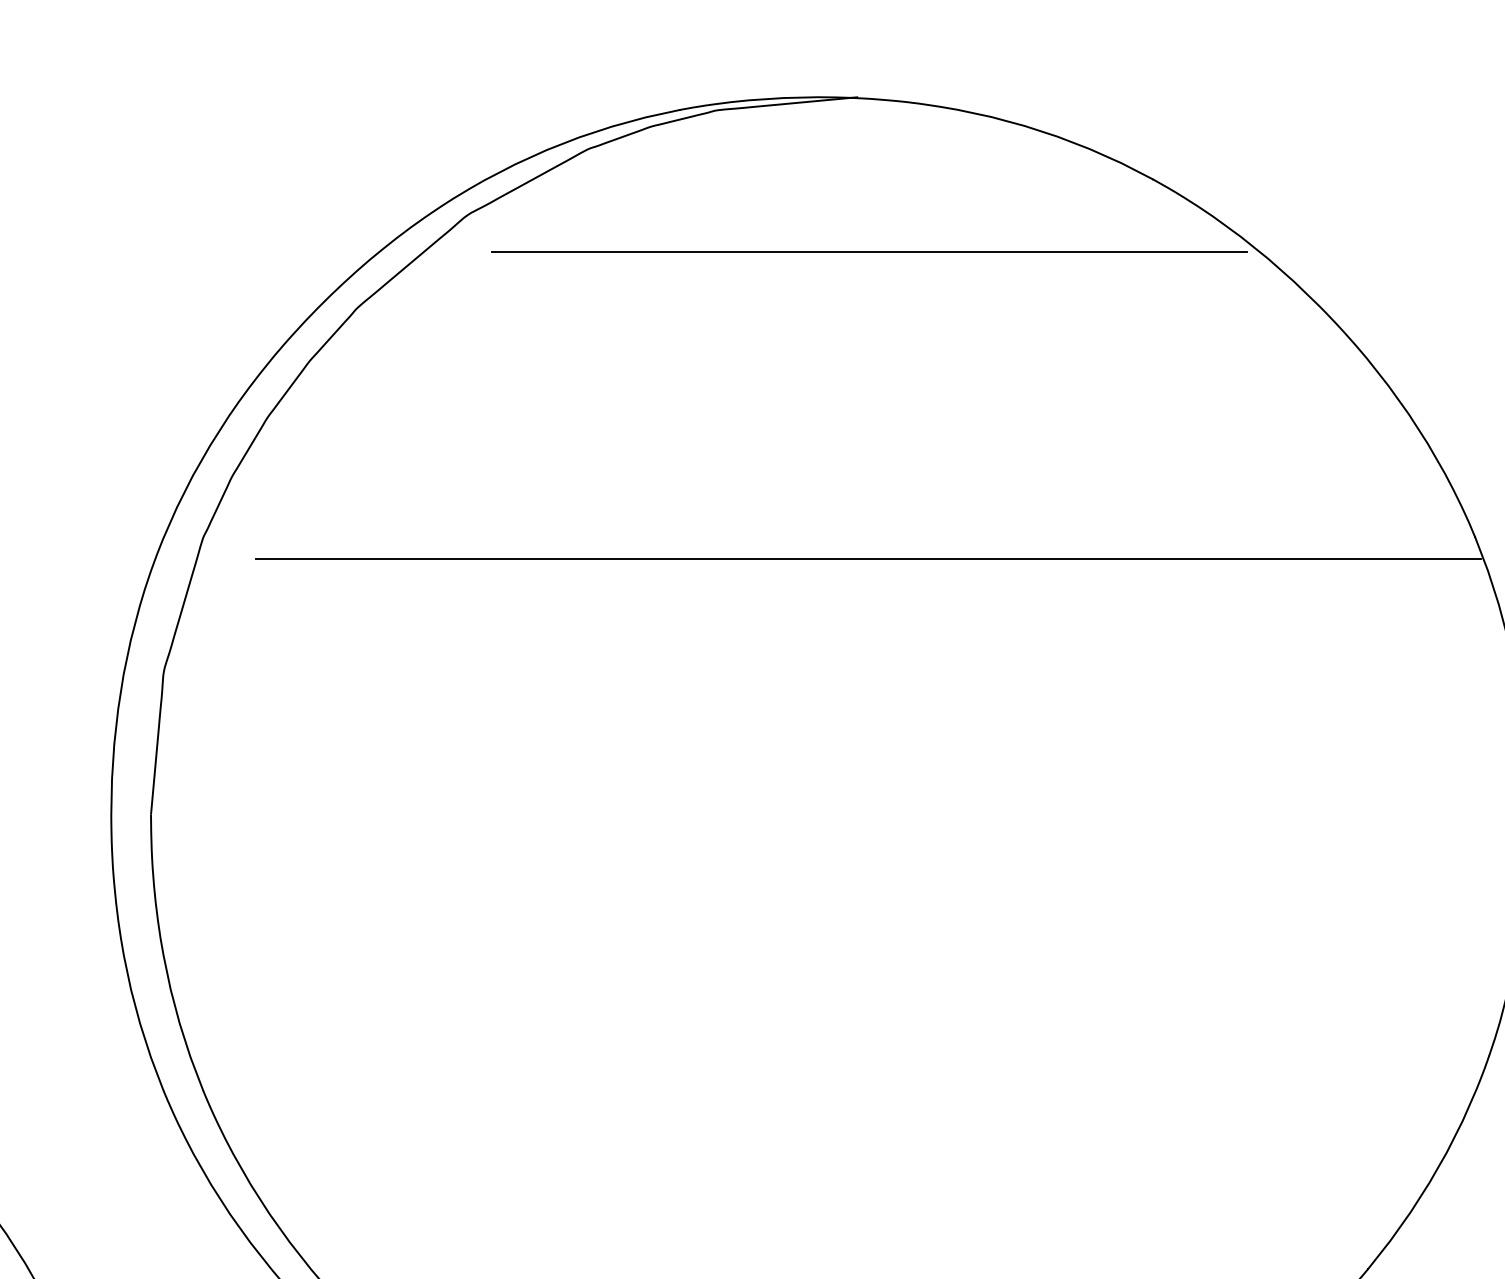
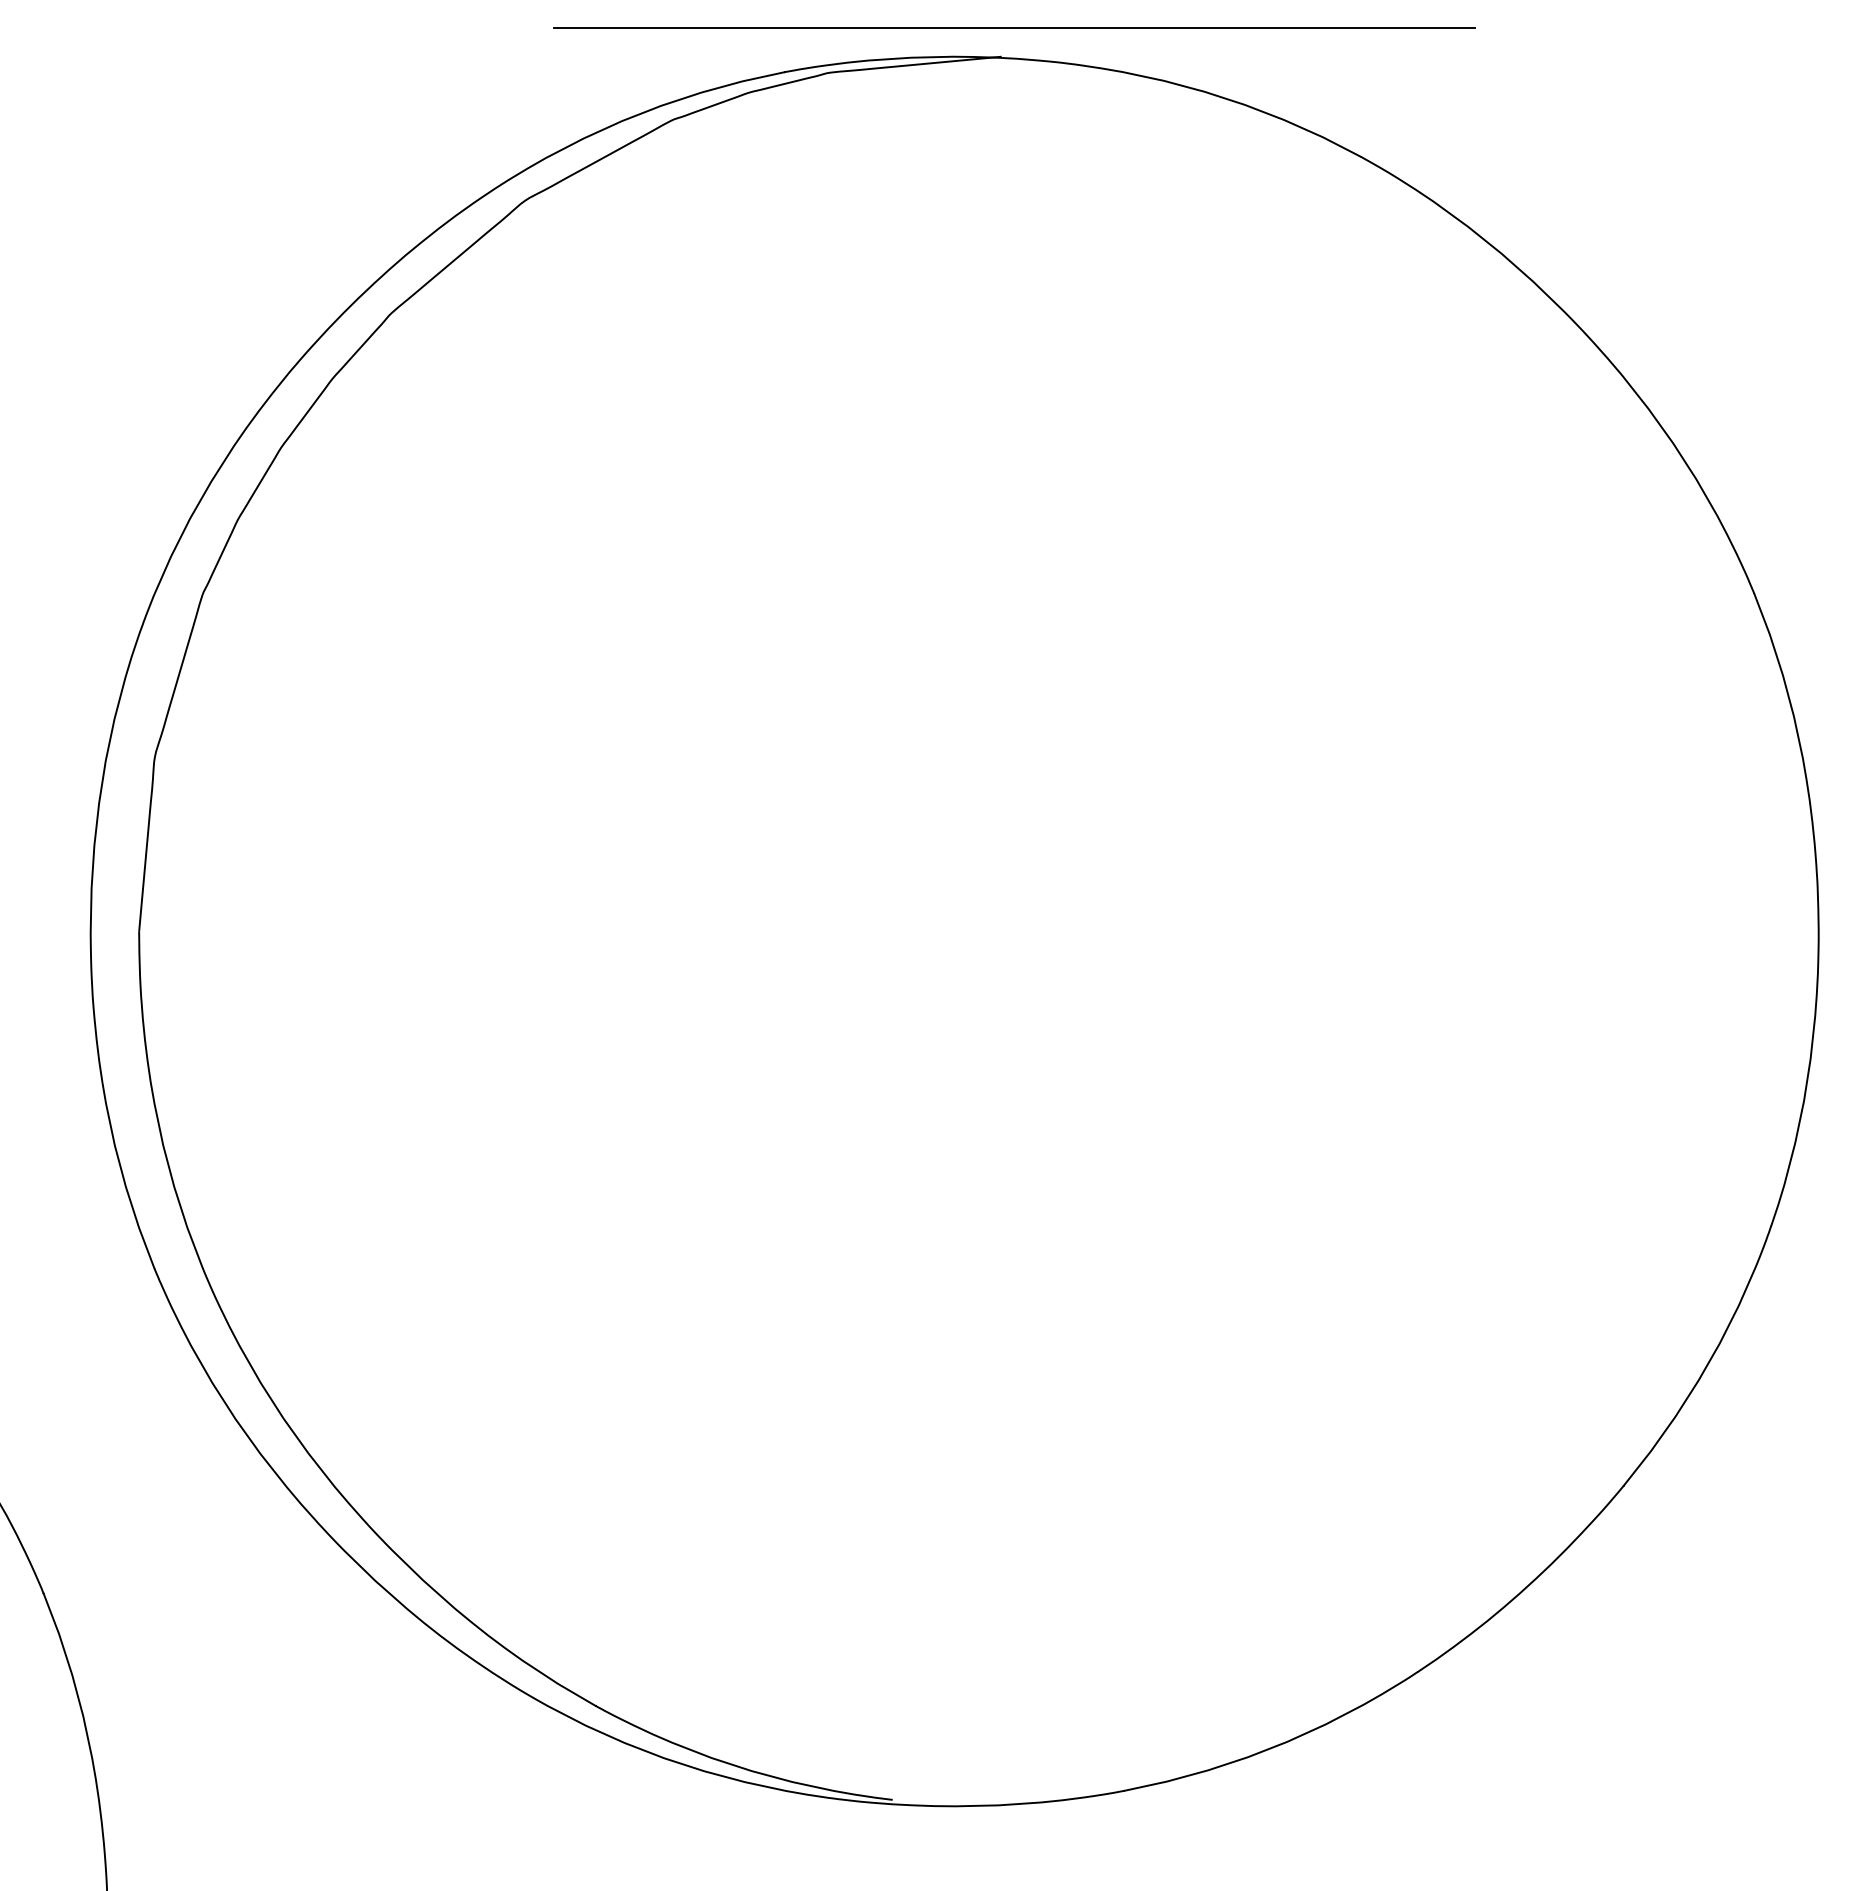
line: (869, 251) -> (1014, 27), moved
line: (867, 559) -> (1013, 620), removed

